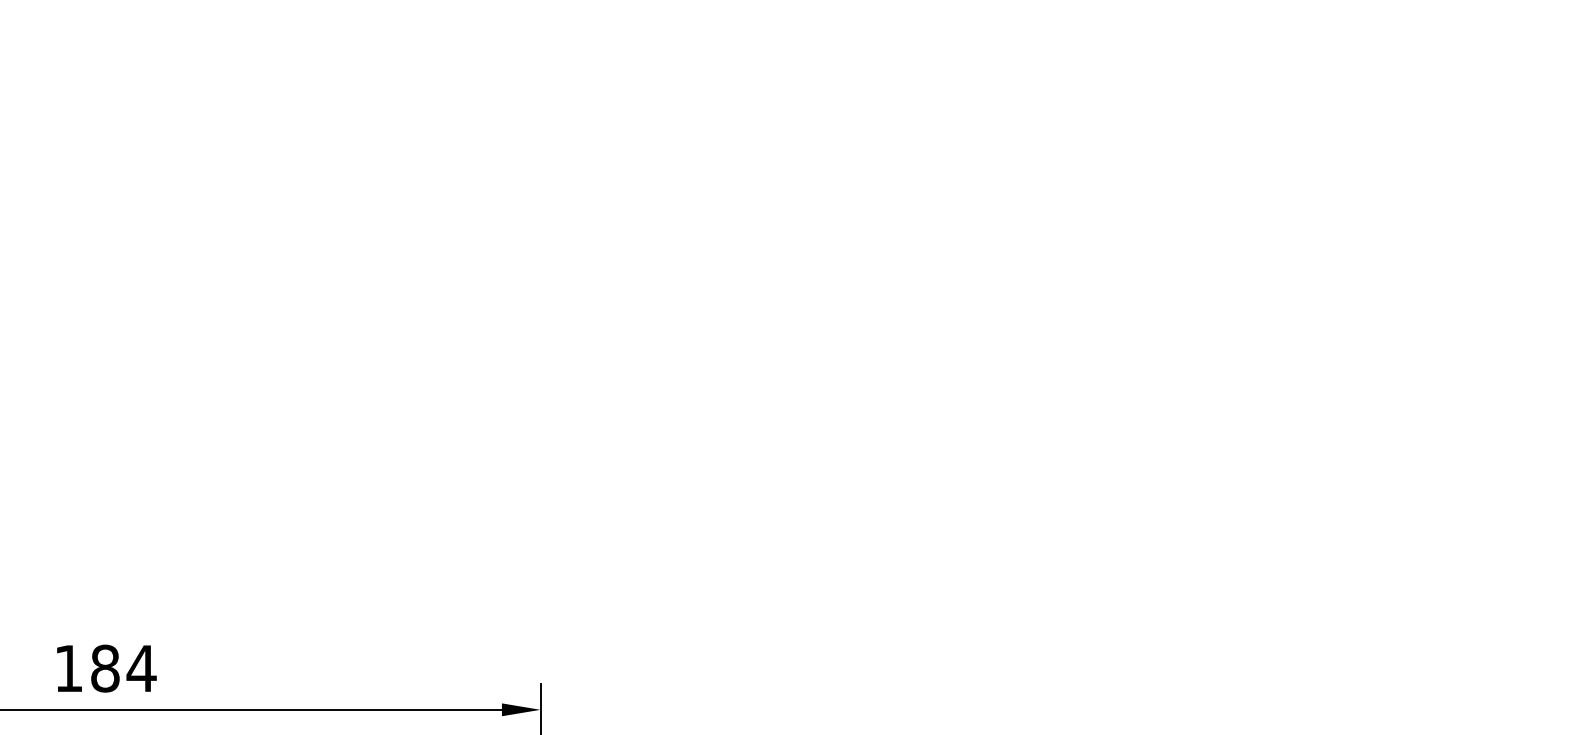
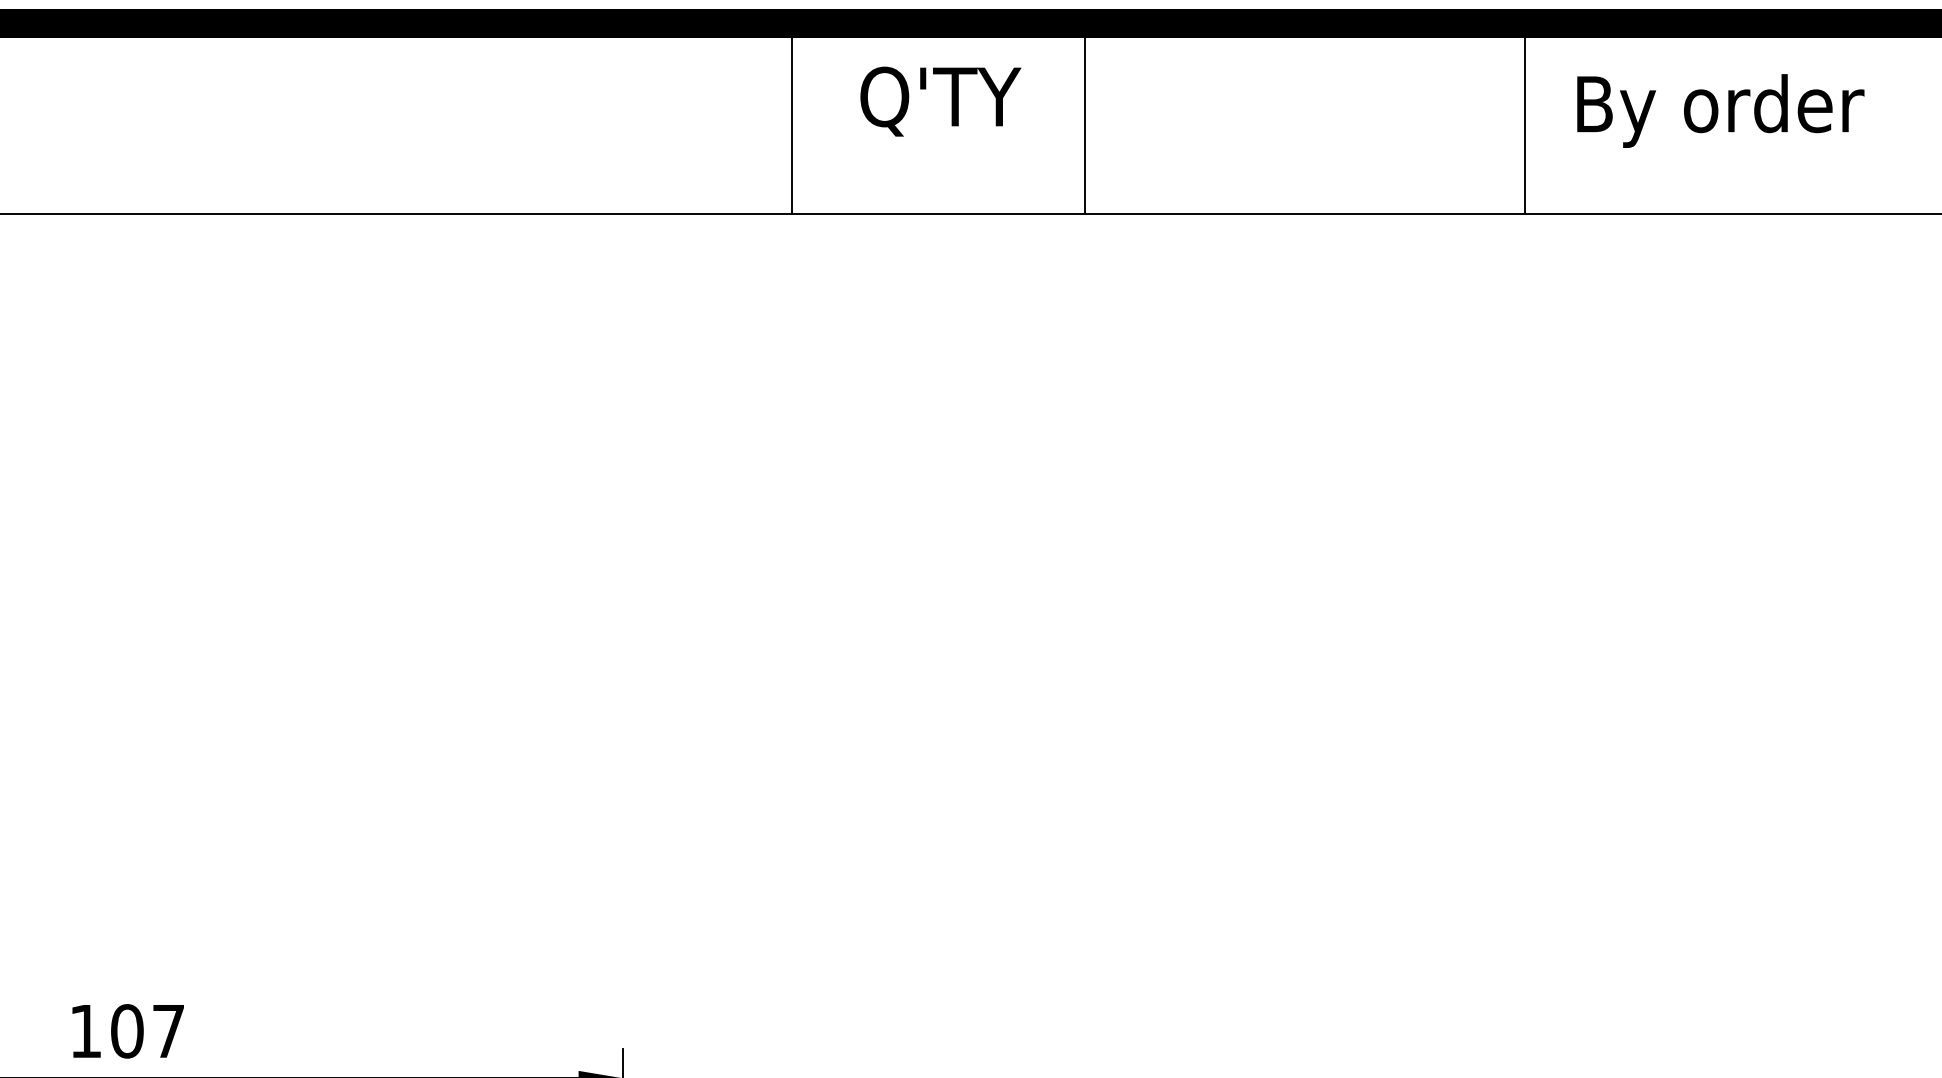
text: (123, 668) -> (148, 1031), 184 -> 107

